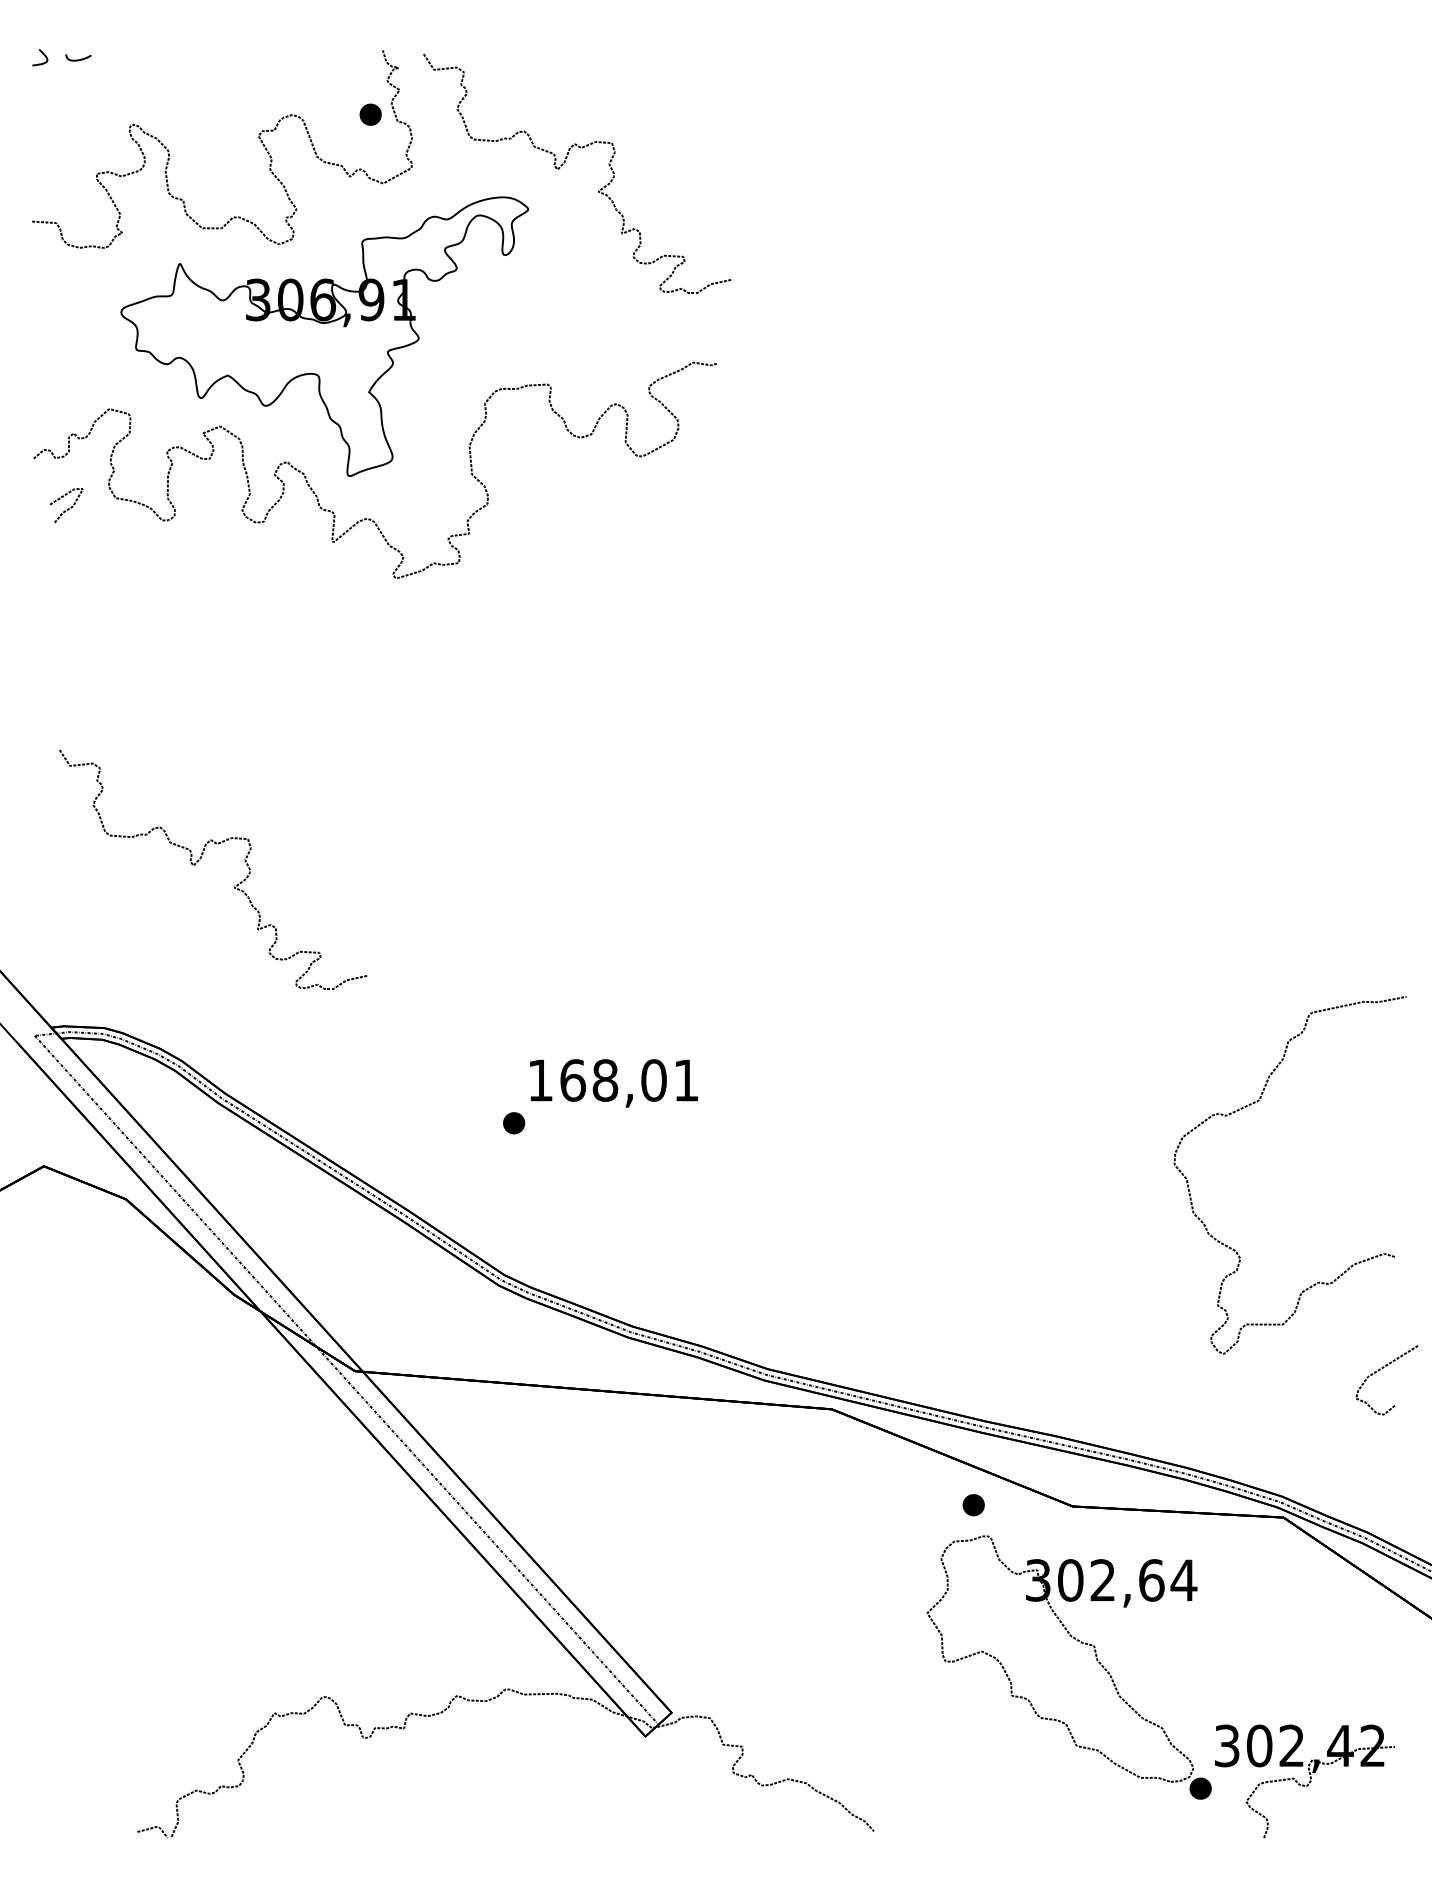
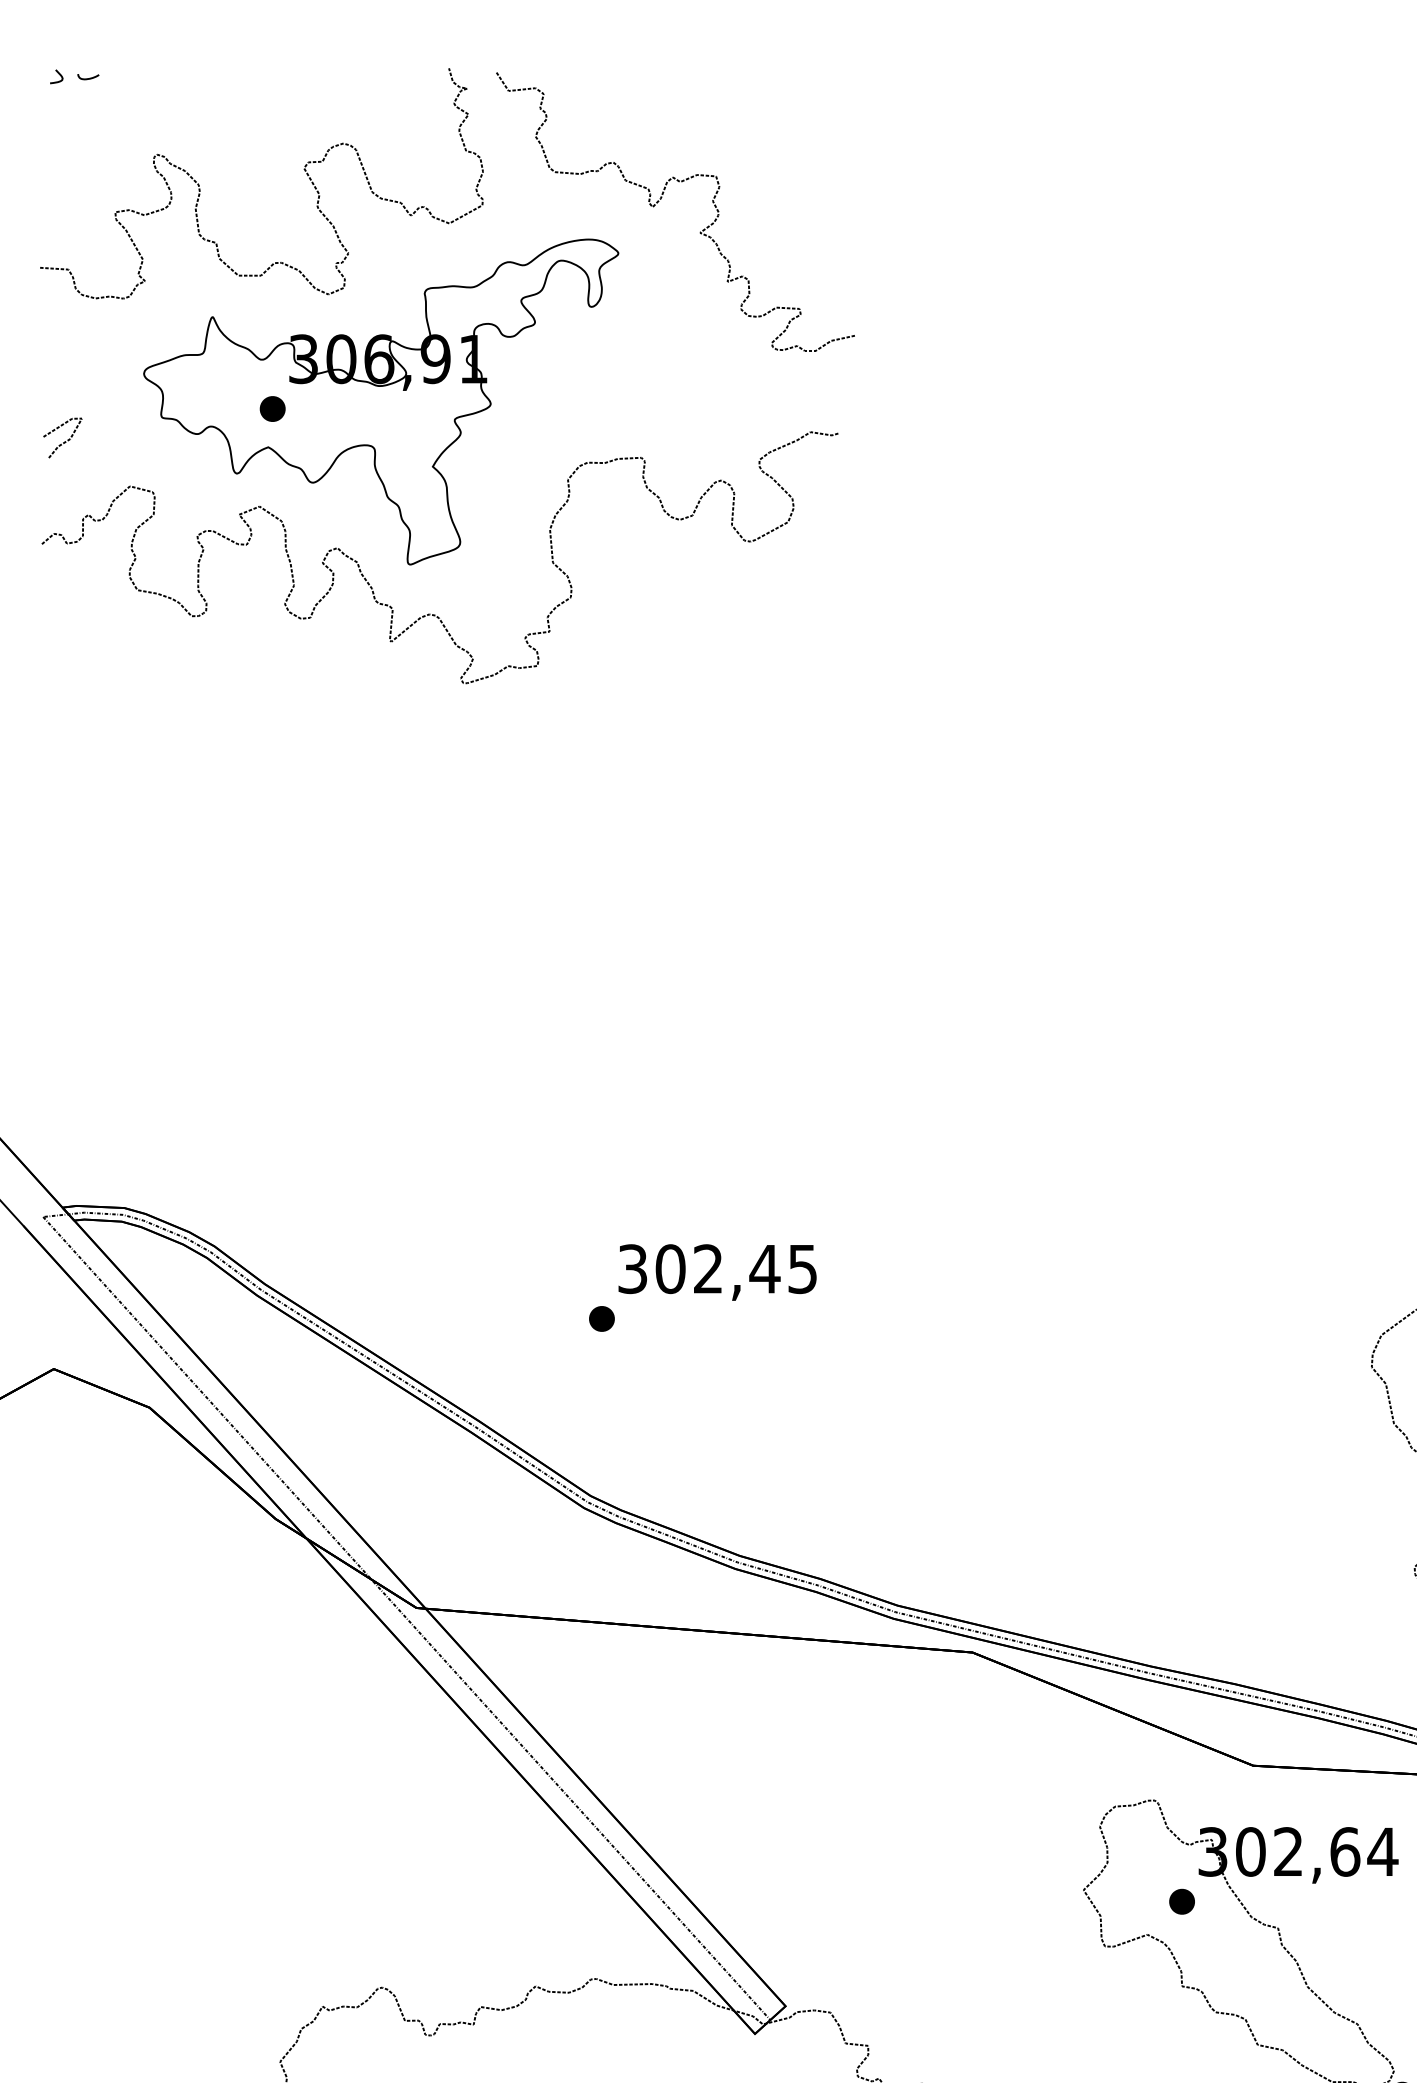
part: (61, 57) -> (74, 76), size x0.71
part: (370, 114) -> (272, 408), moved
curve: (67, 508) -> (63, 441), moved
curve: (201, 858) -> (237, 1010), removed
text: (613, 1080) -> (717, 1269), 168,01 -> 302,45
part: (973, 1505) -> (1181, 1902), moved

